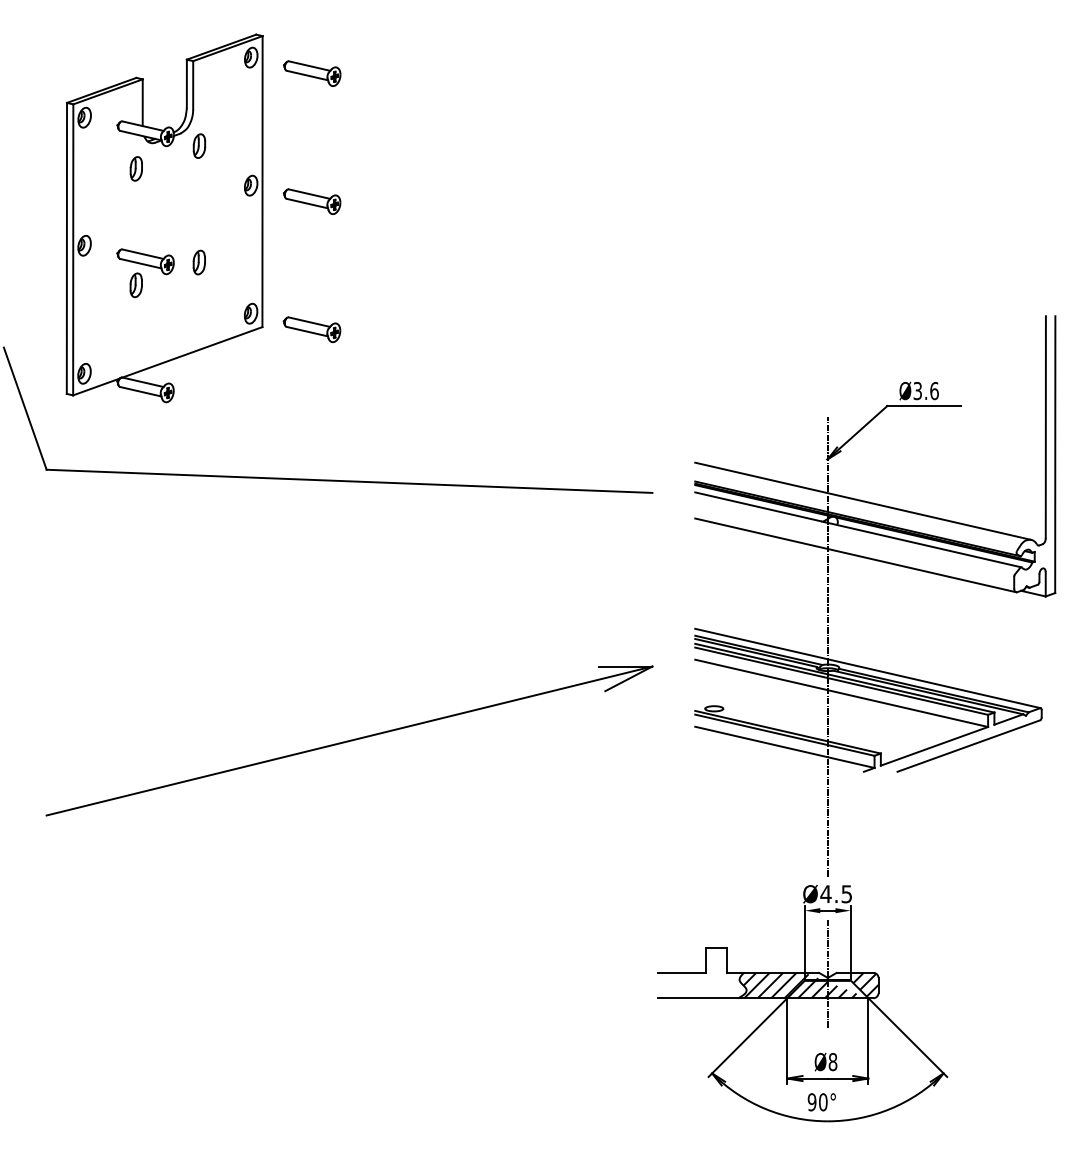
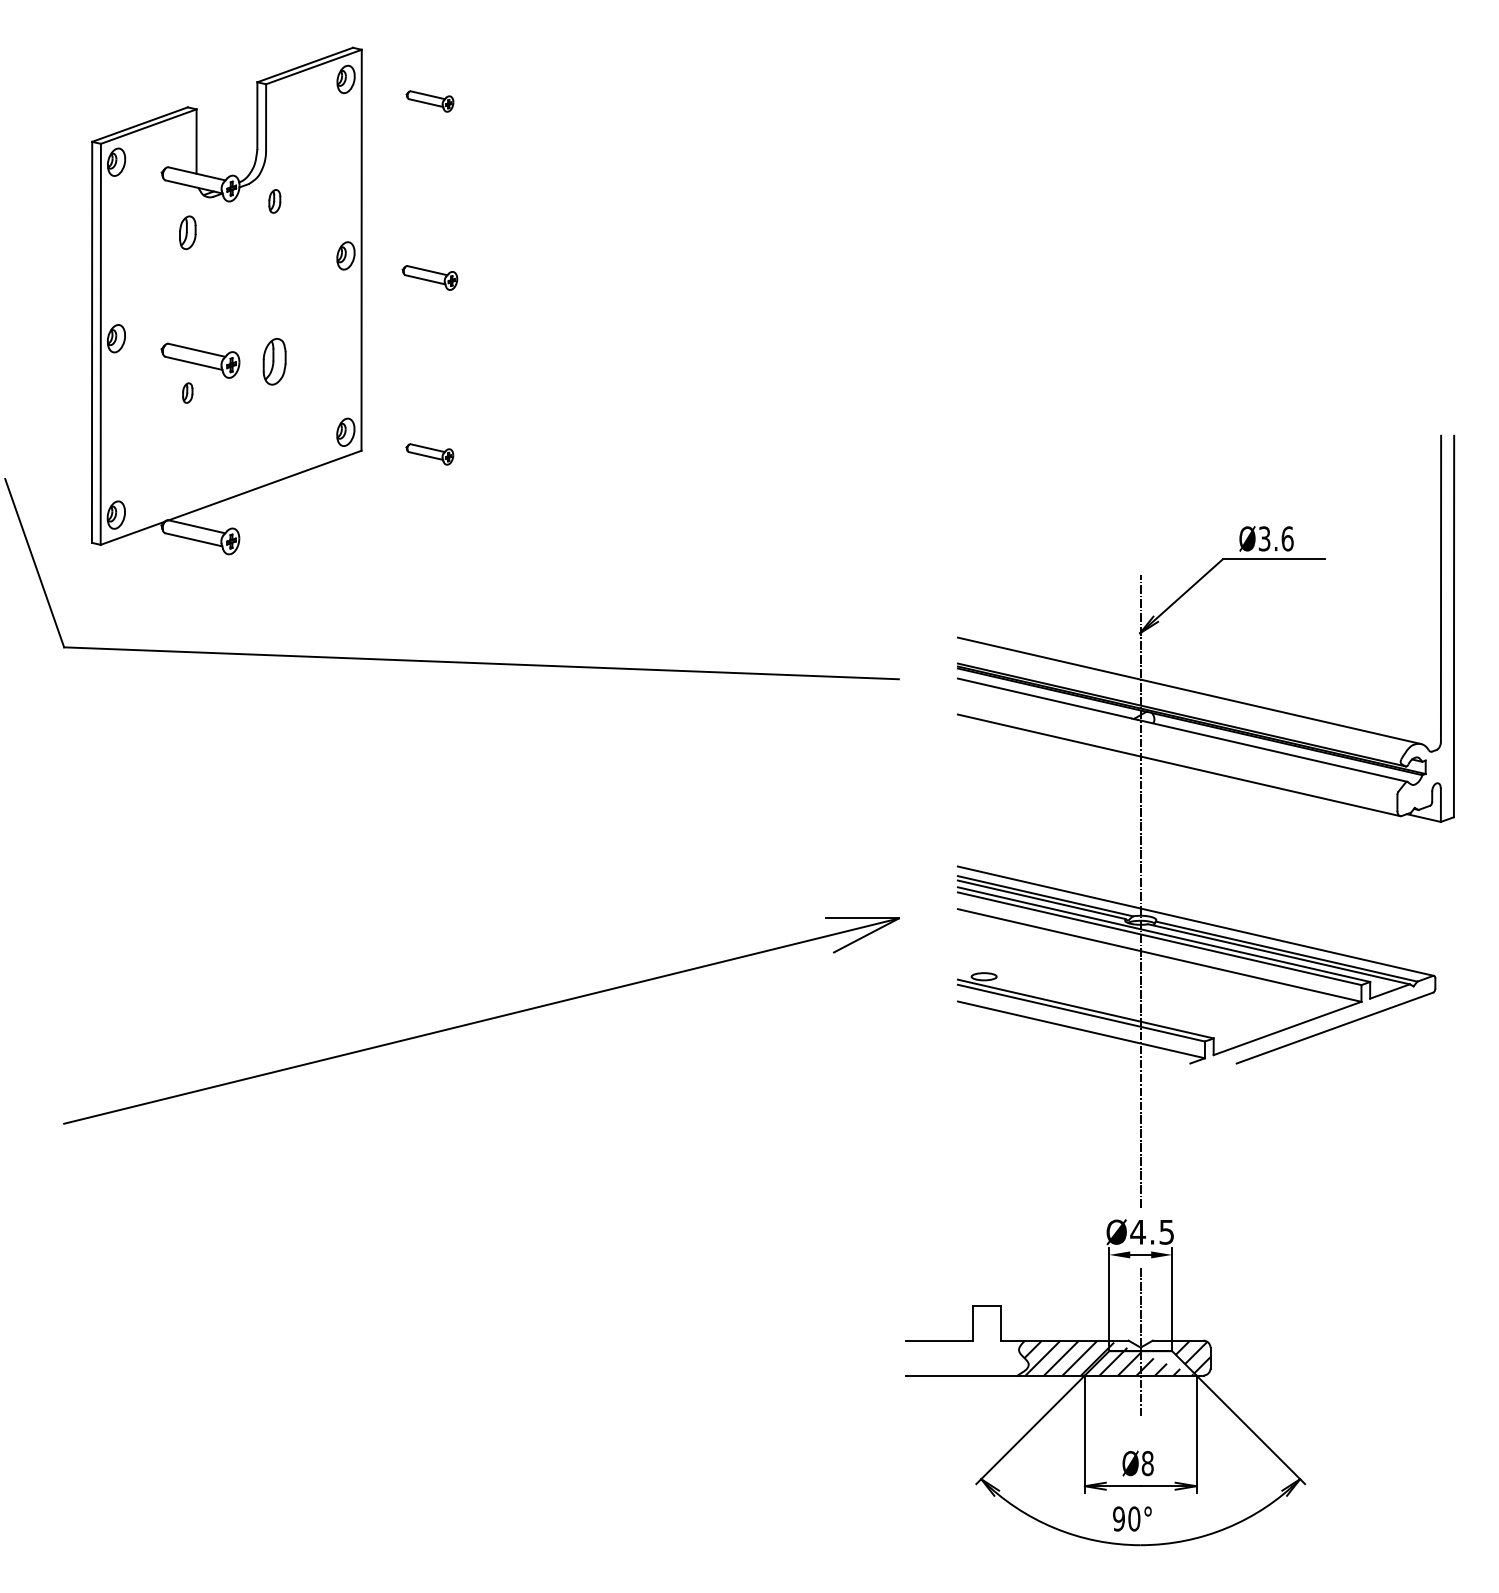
part: (311, 73) -> (429, 101), size x0.6
part: (199, 146) -> (274, 201), size x0.7
part: (311, 201) -> (429, 277), size x0.7
part: (199, 262) -> (274, 361), size x1.4
part: (136, 284) -> (187, 392), size x0.6
part: (311, 329) -> (429, 454), size x0.6

